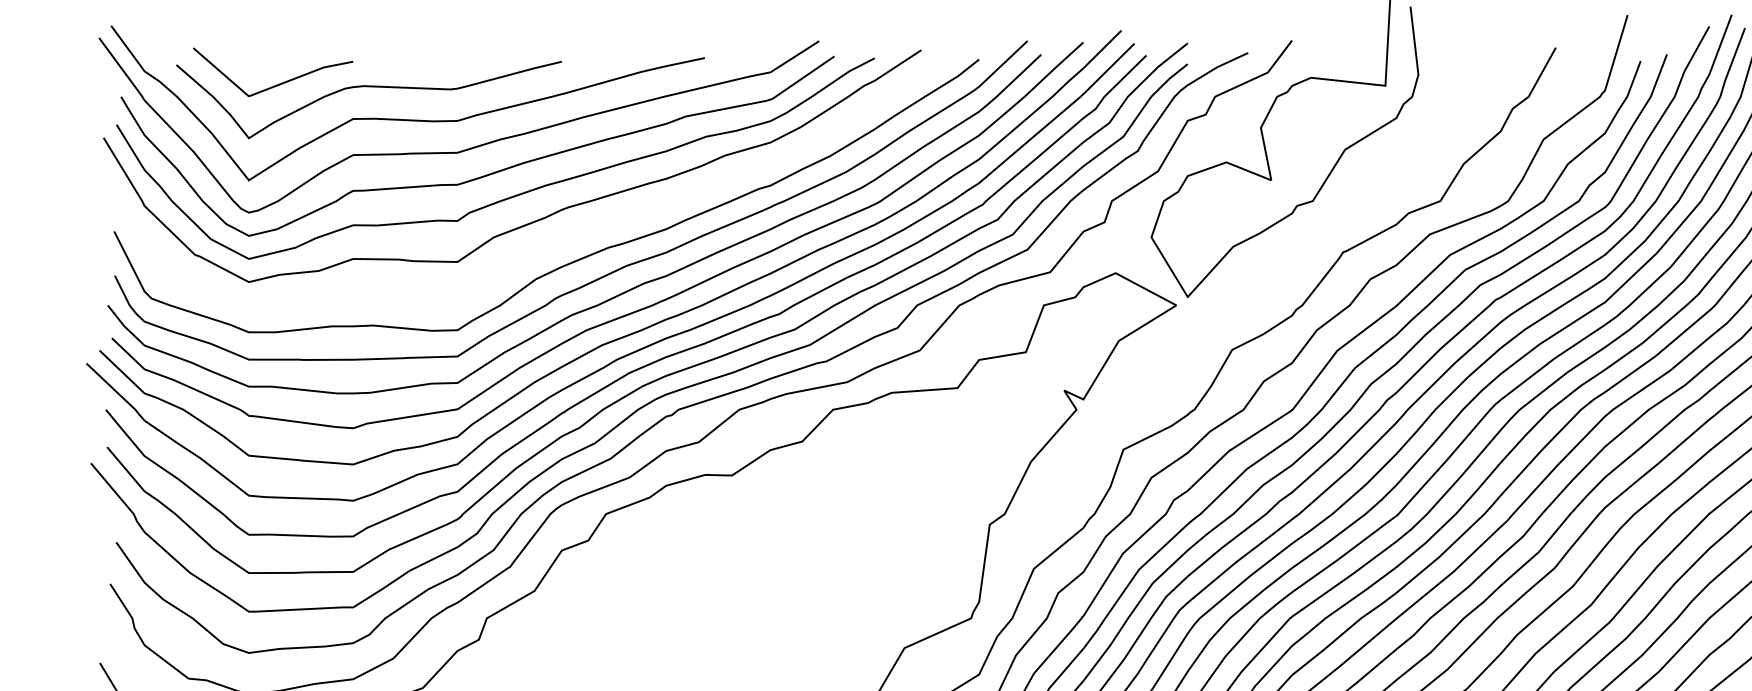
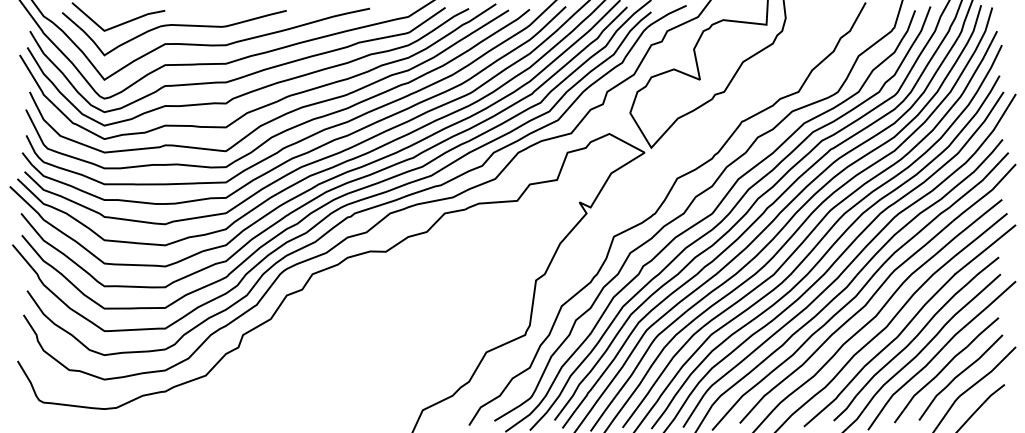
curve: (557, 238) -> (284, 113), added

